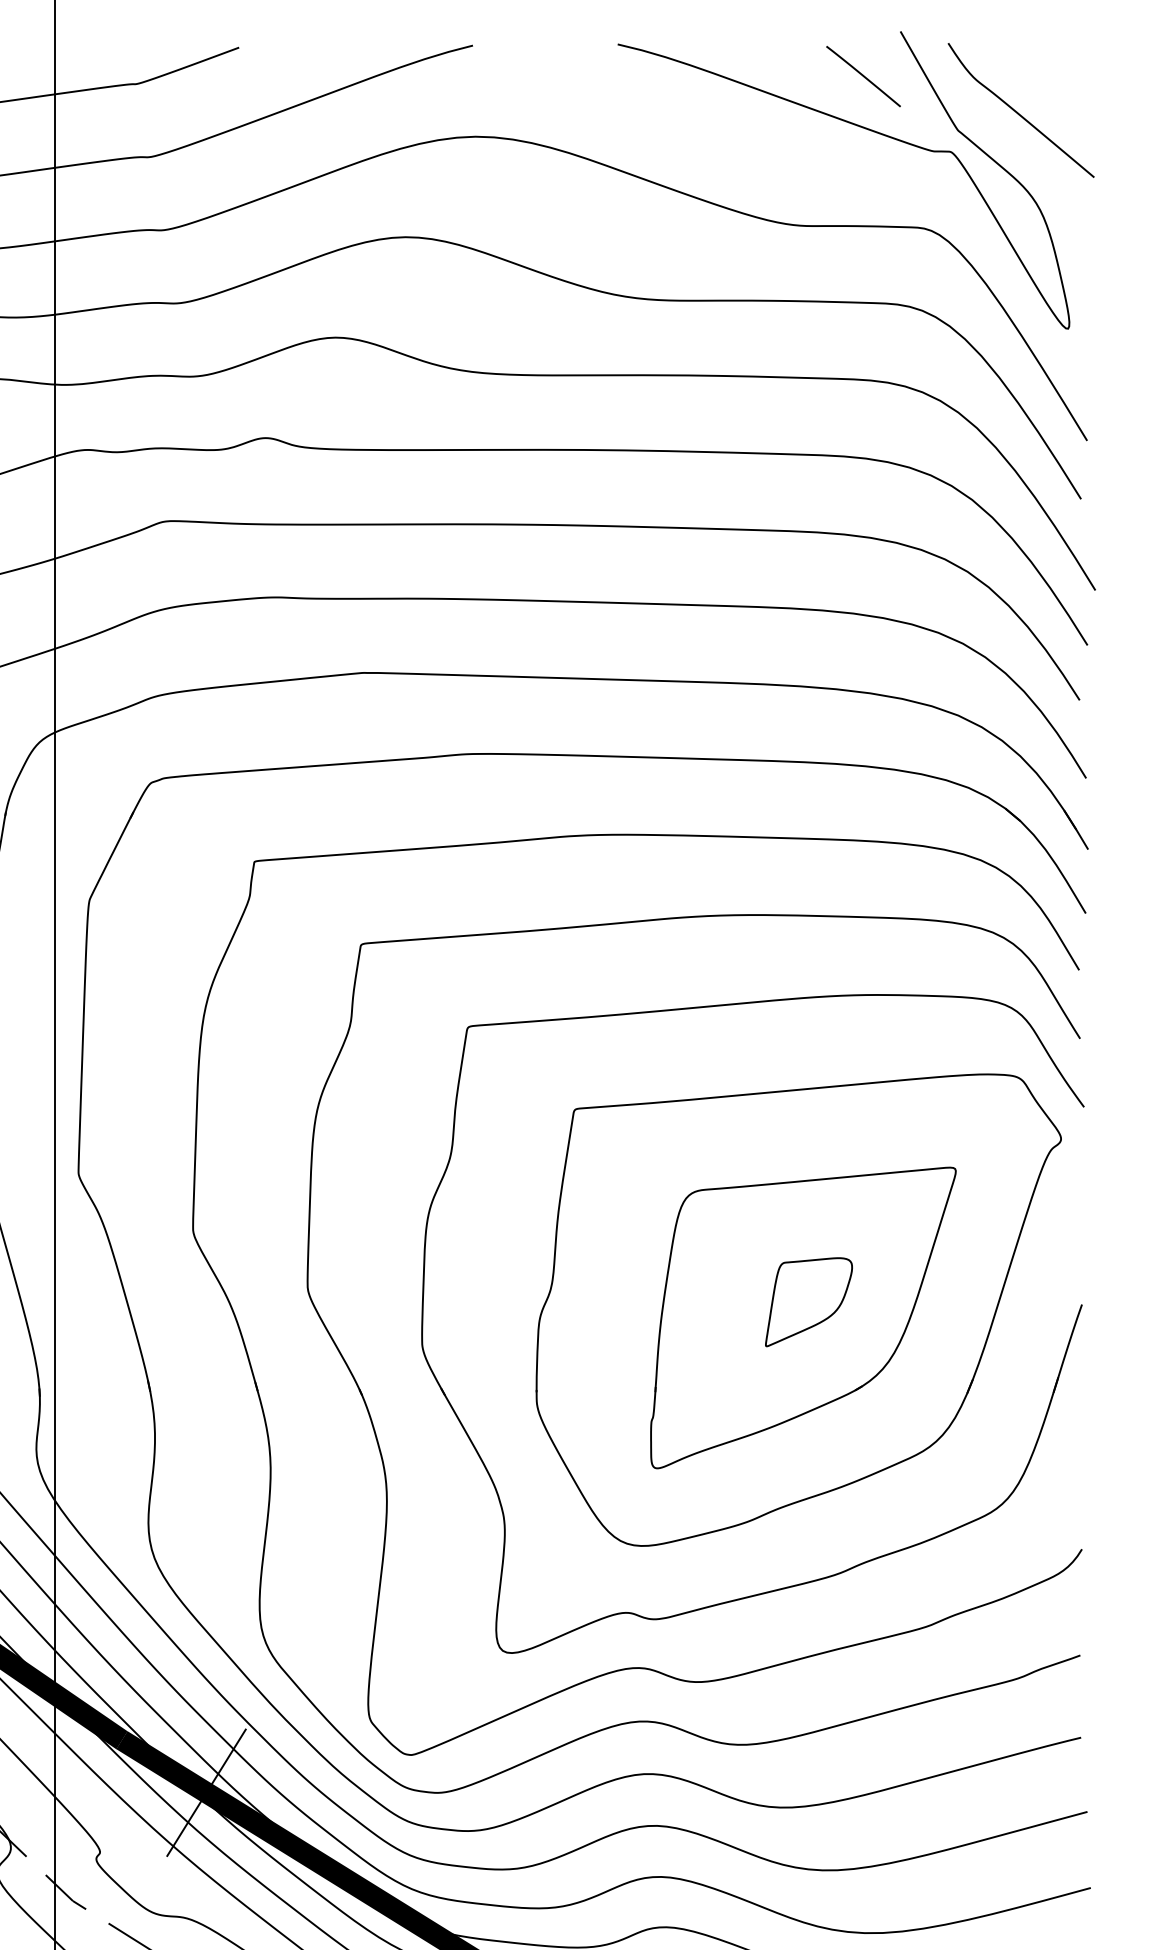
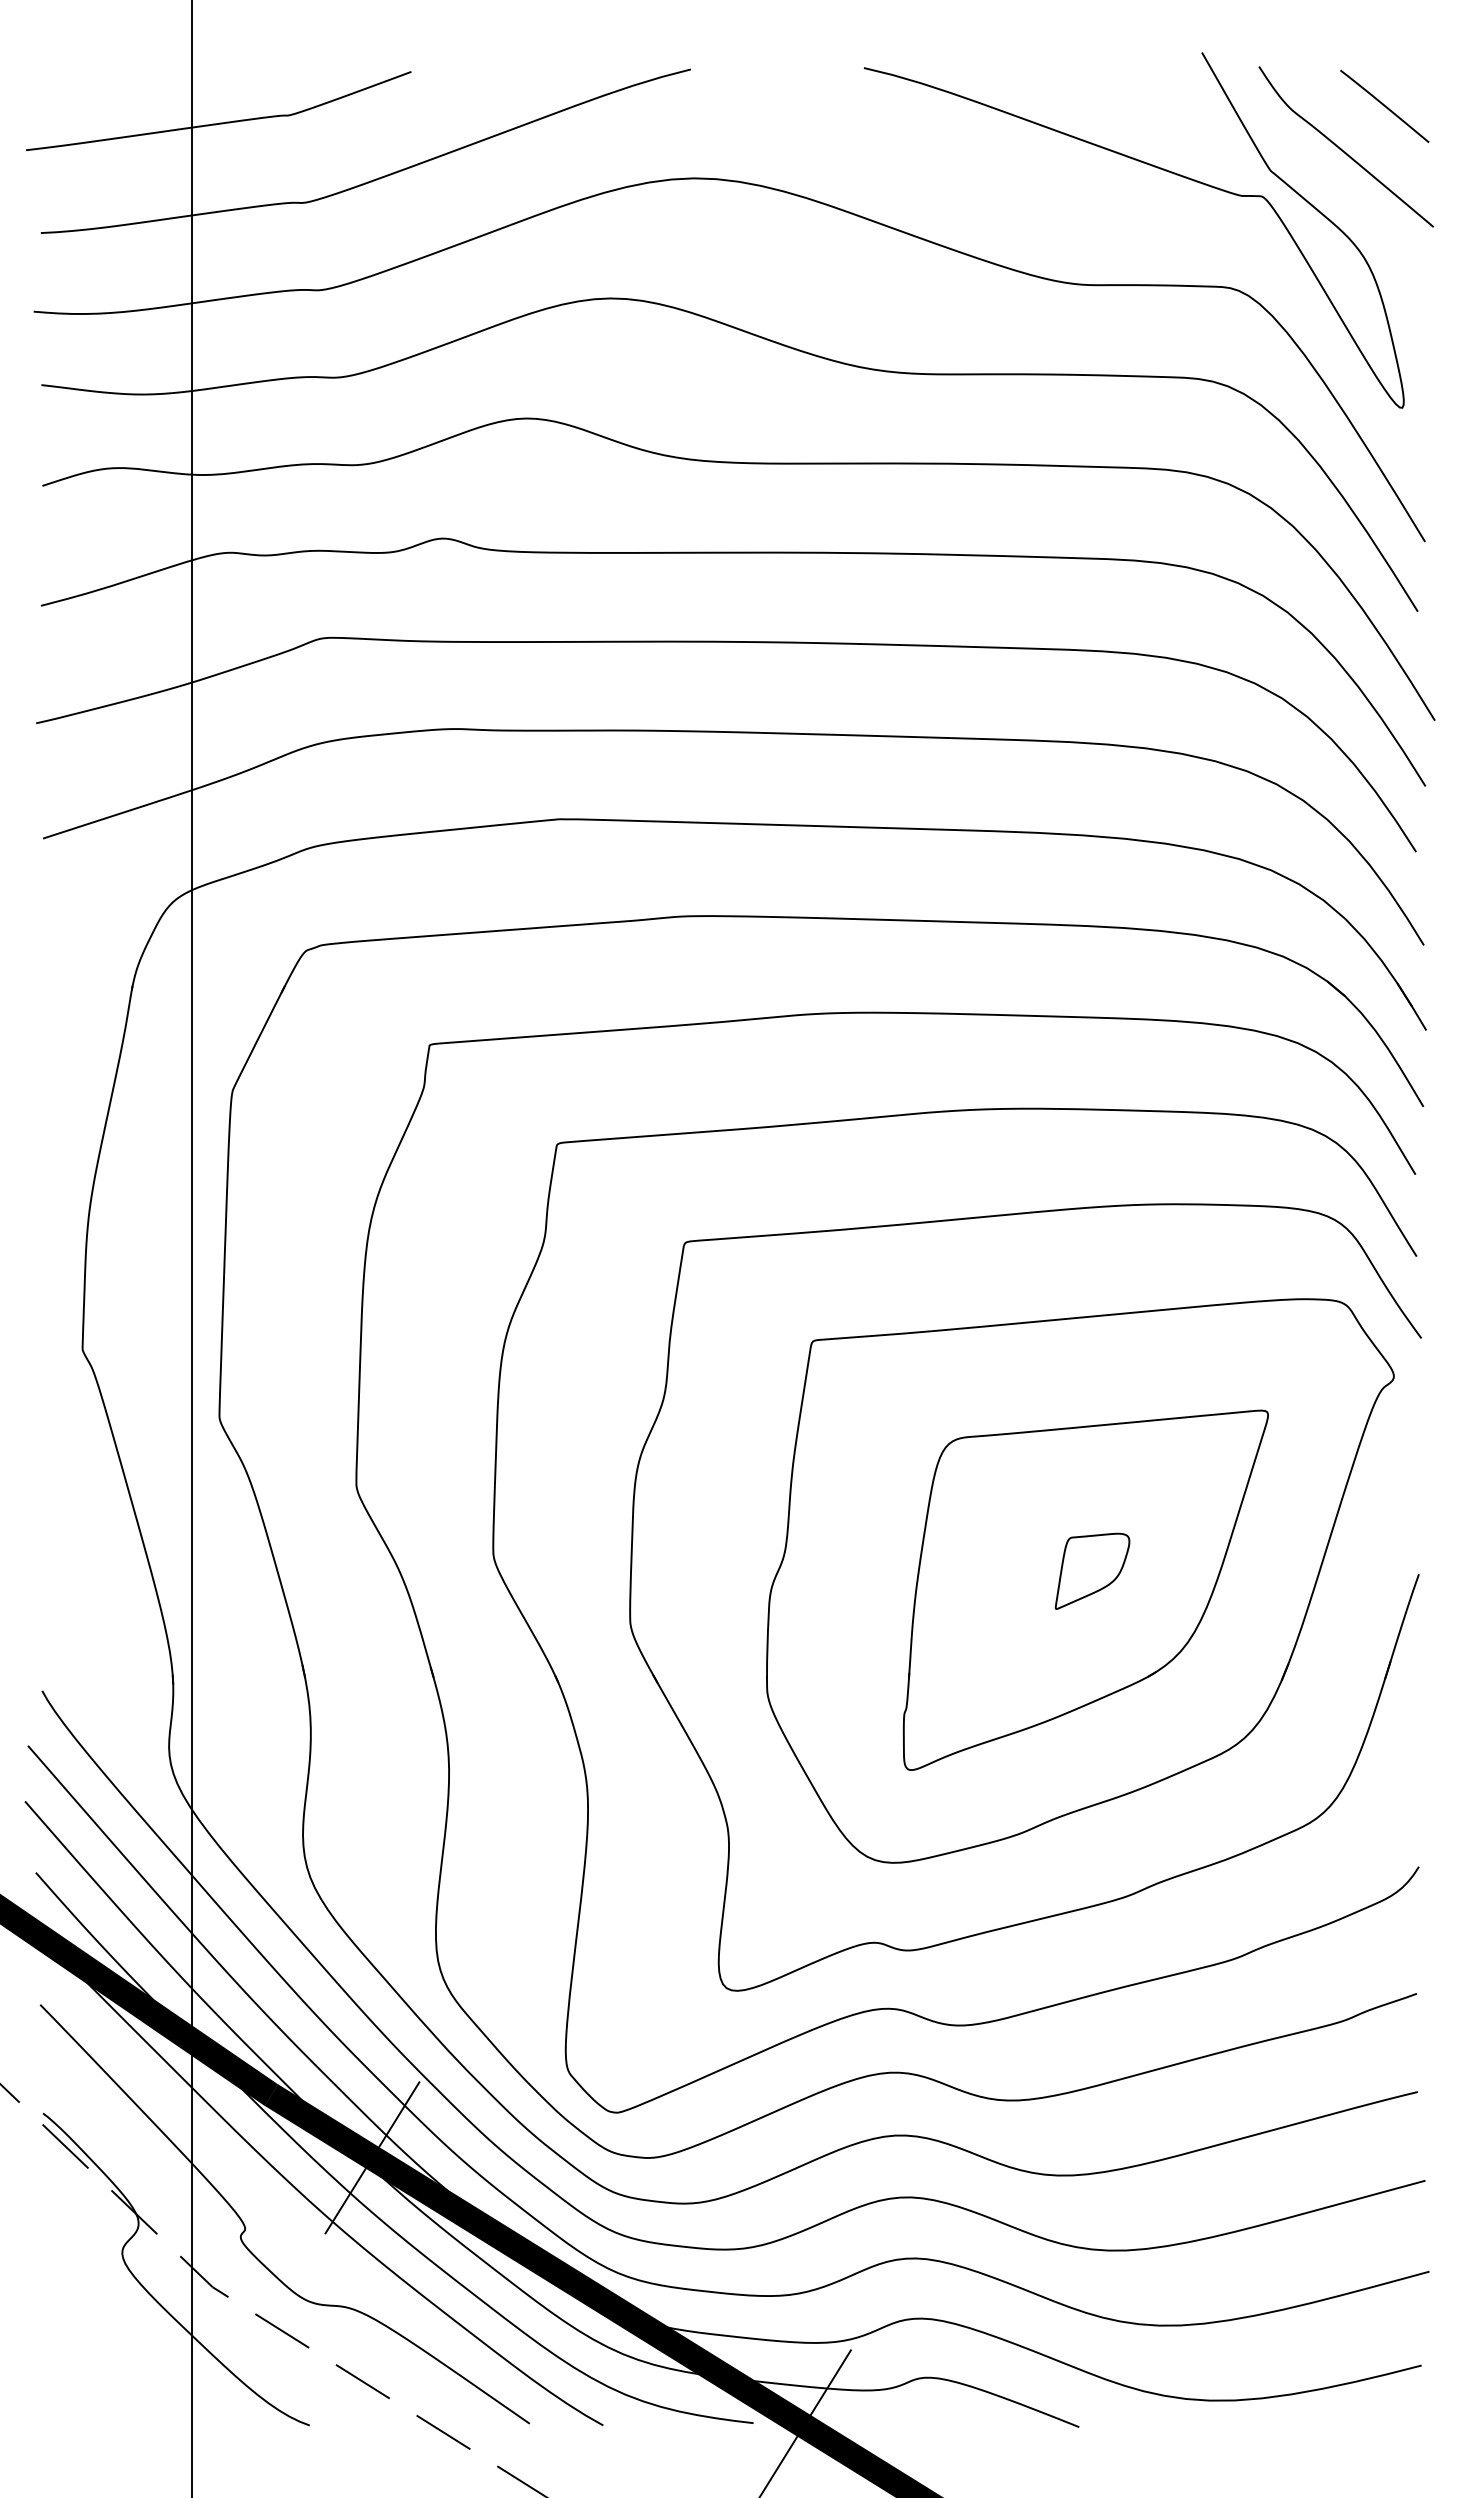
line: (863, 76) -> (1384, 106), moved
part: (808, 1301) -> (1092, 1570), size x0.71

